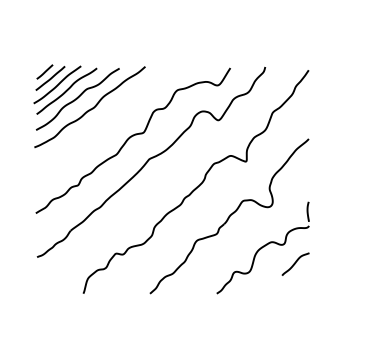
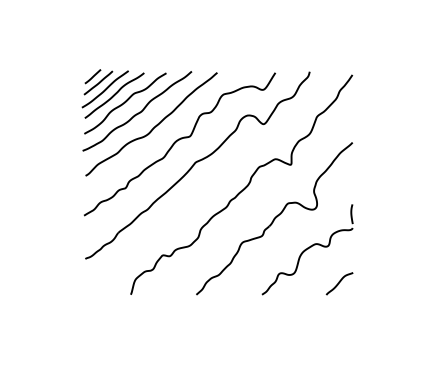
curve: (107, 122) -> (154, 126), added
curve: (295, 263) -> (339, 283), moved

